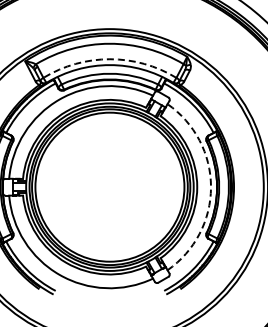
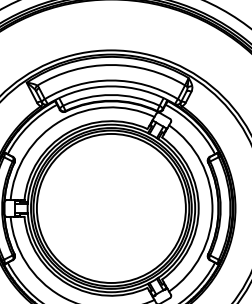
arc: (109, 59) -> (110, 80), dashed -> solid
arc: (211, 187) -> (212, 208), dashed -> solid

